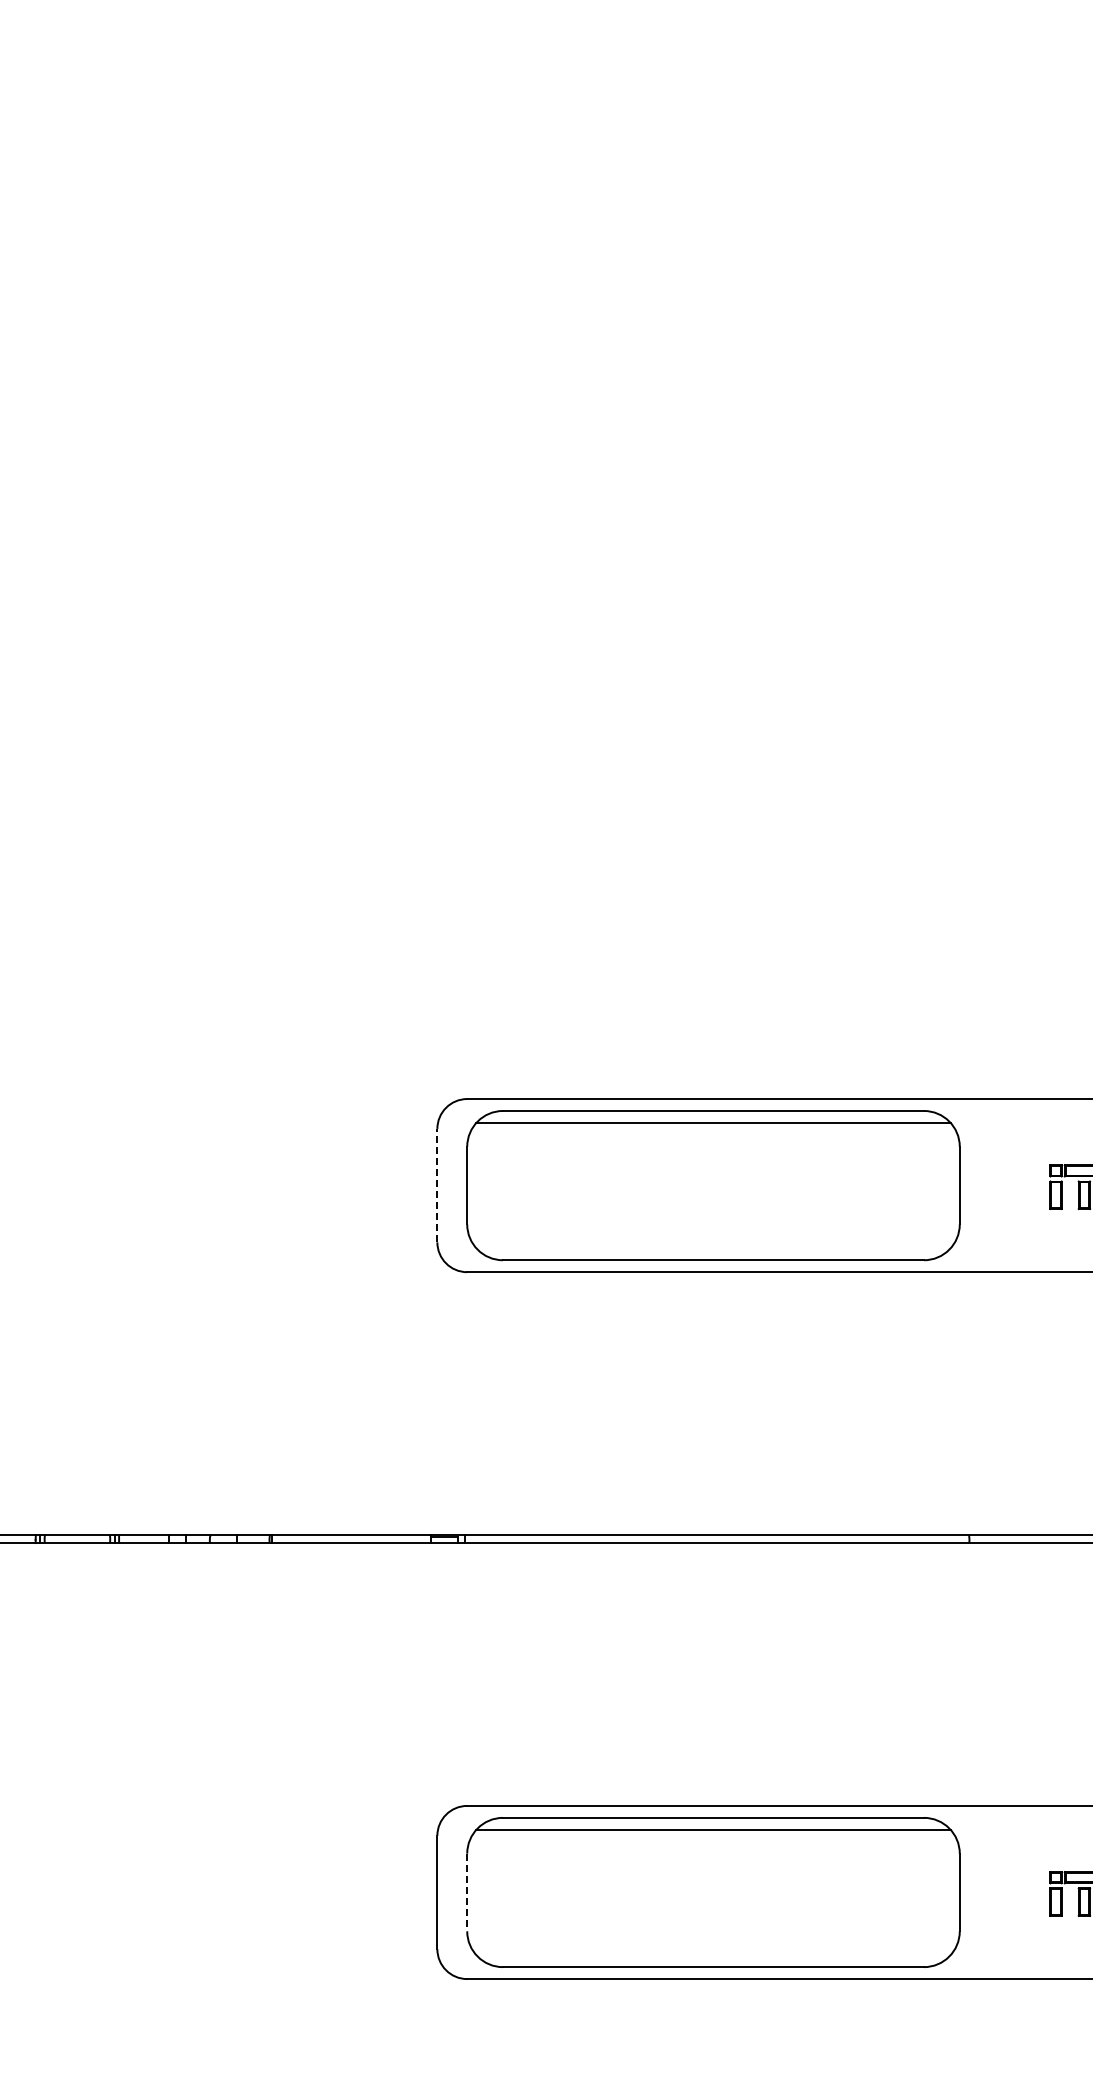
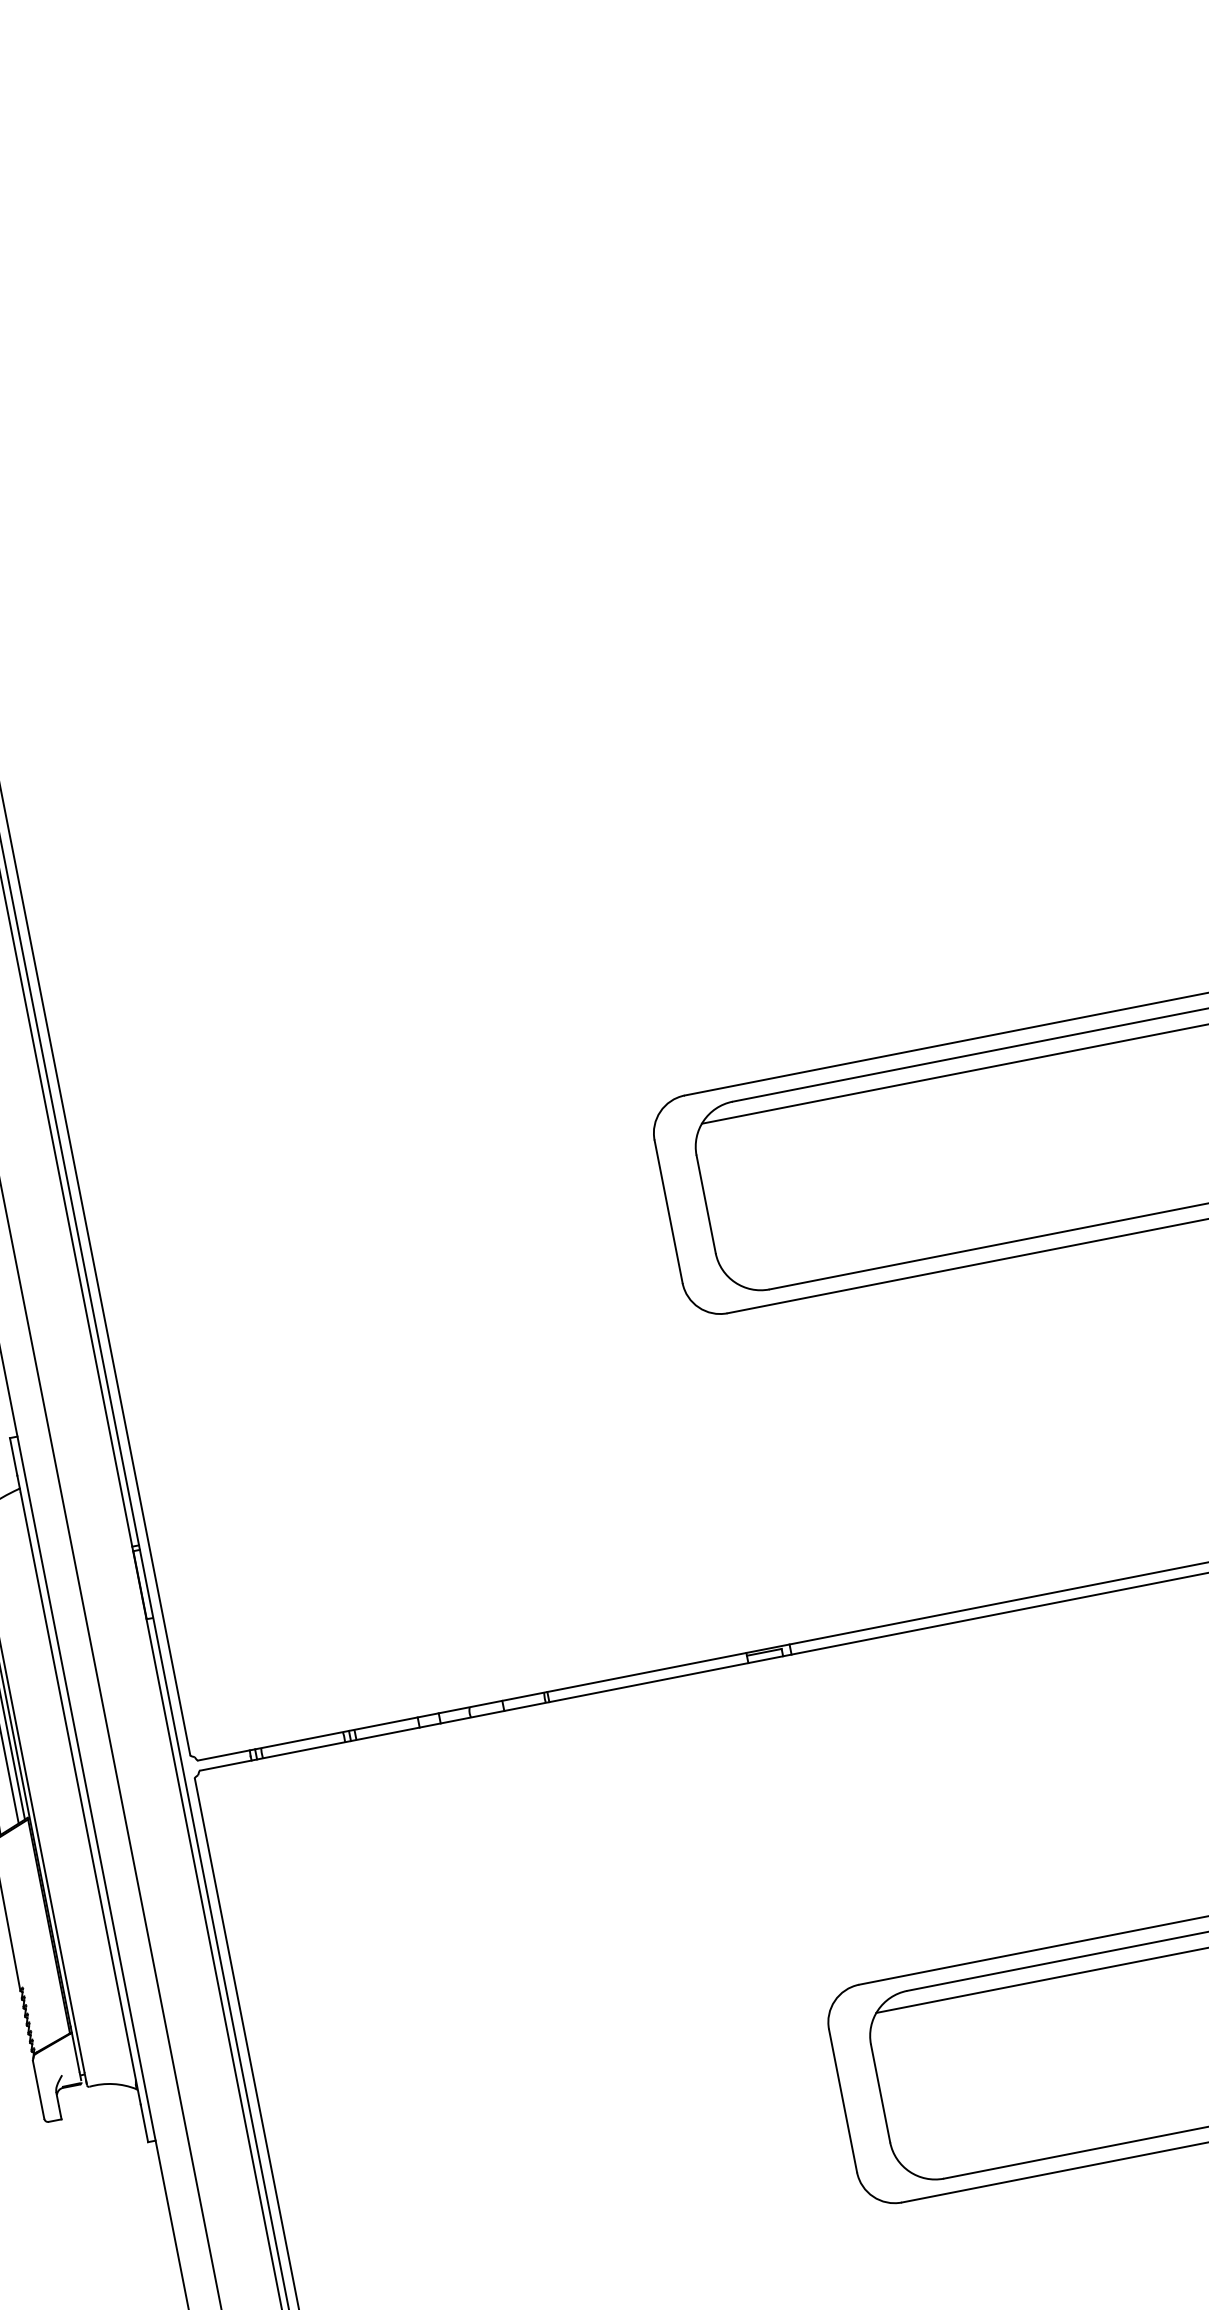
line: (437, 1185) -> (668, 1211), dashed -> solid
line: (467, 1892) -> (880, 2093), dashed -> solid

